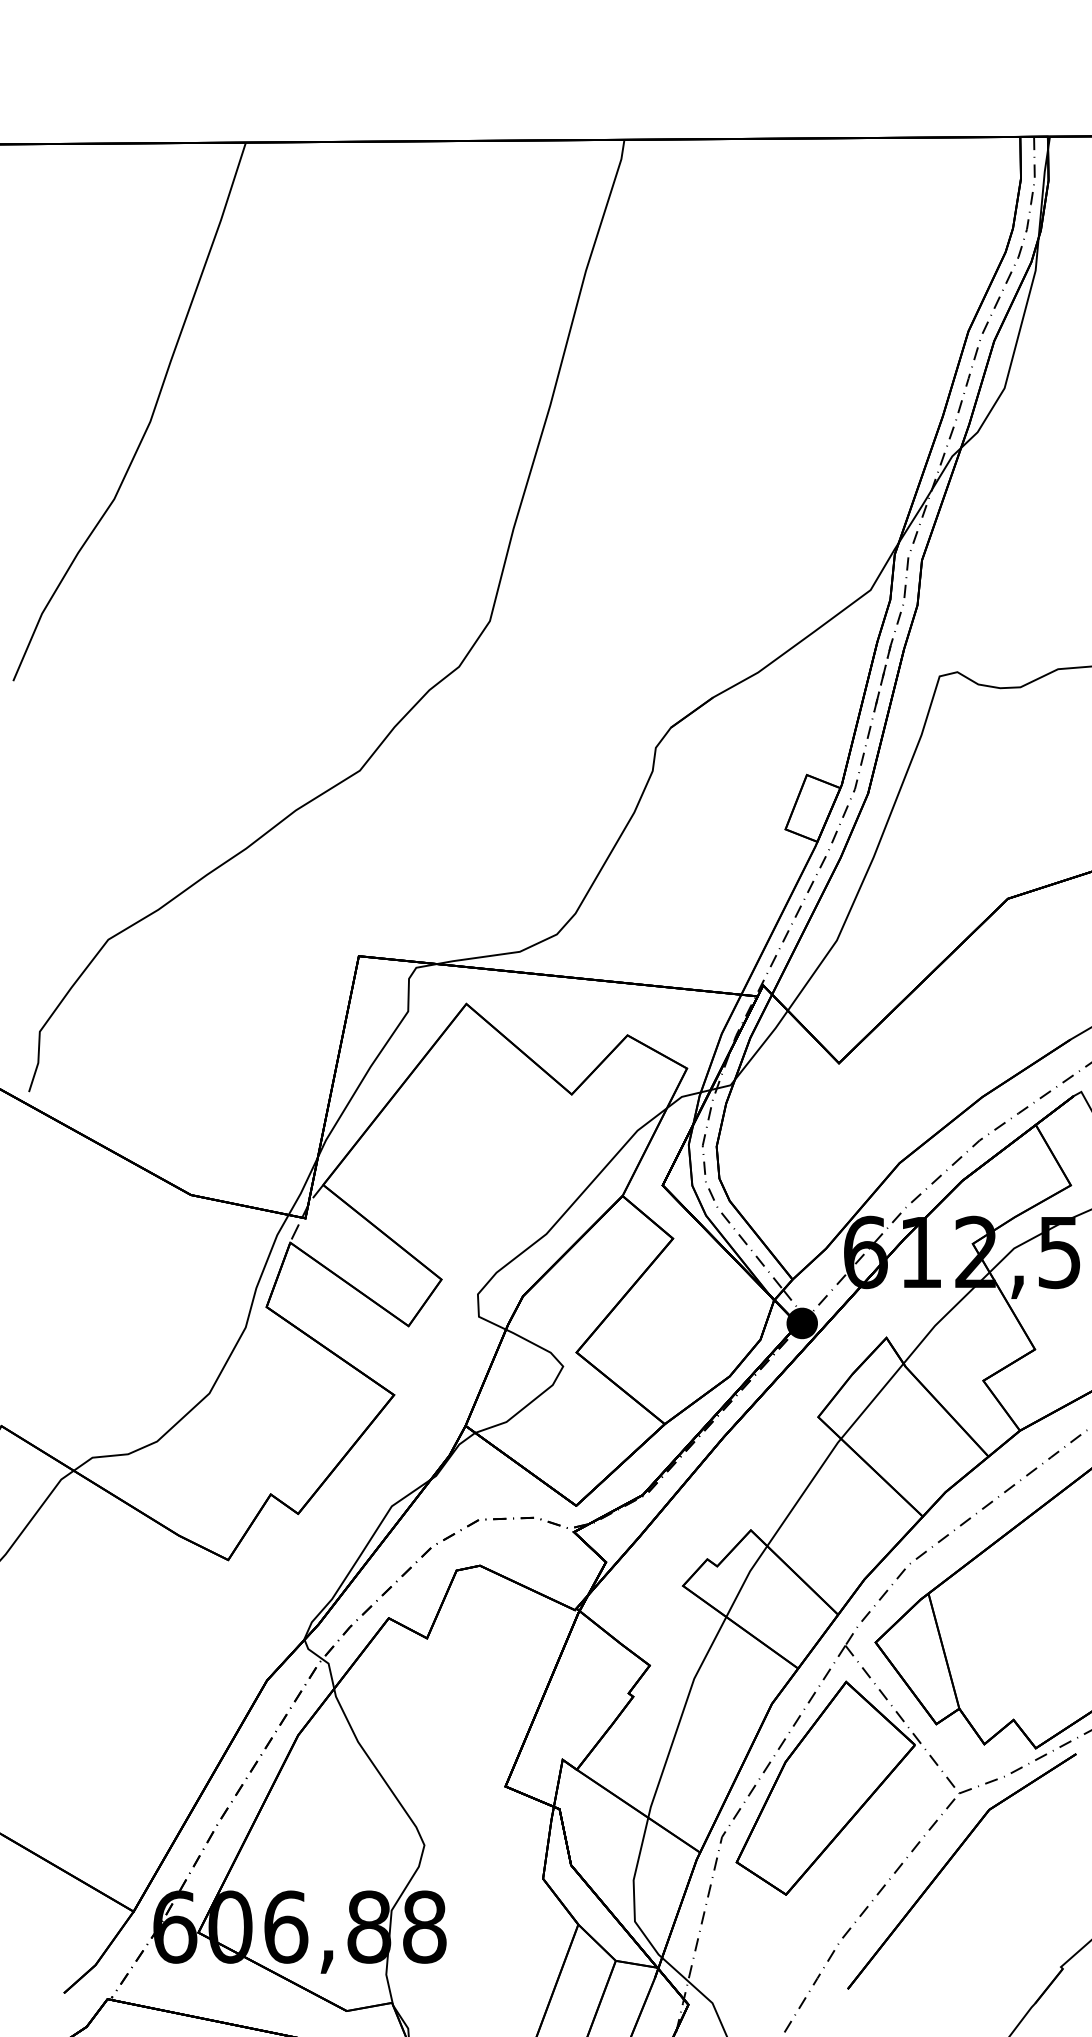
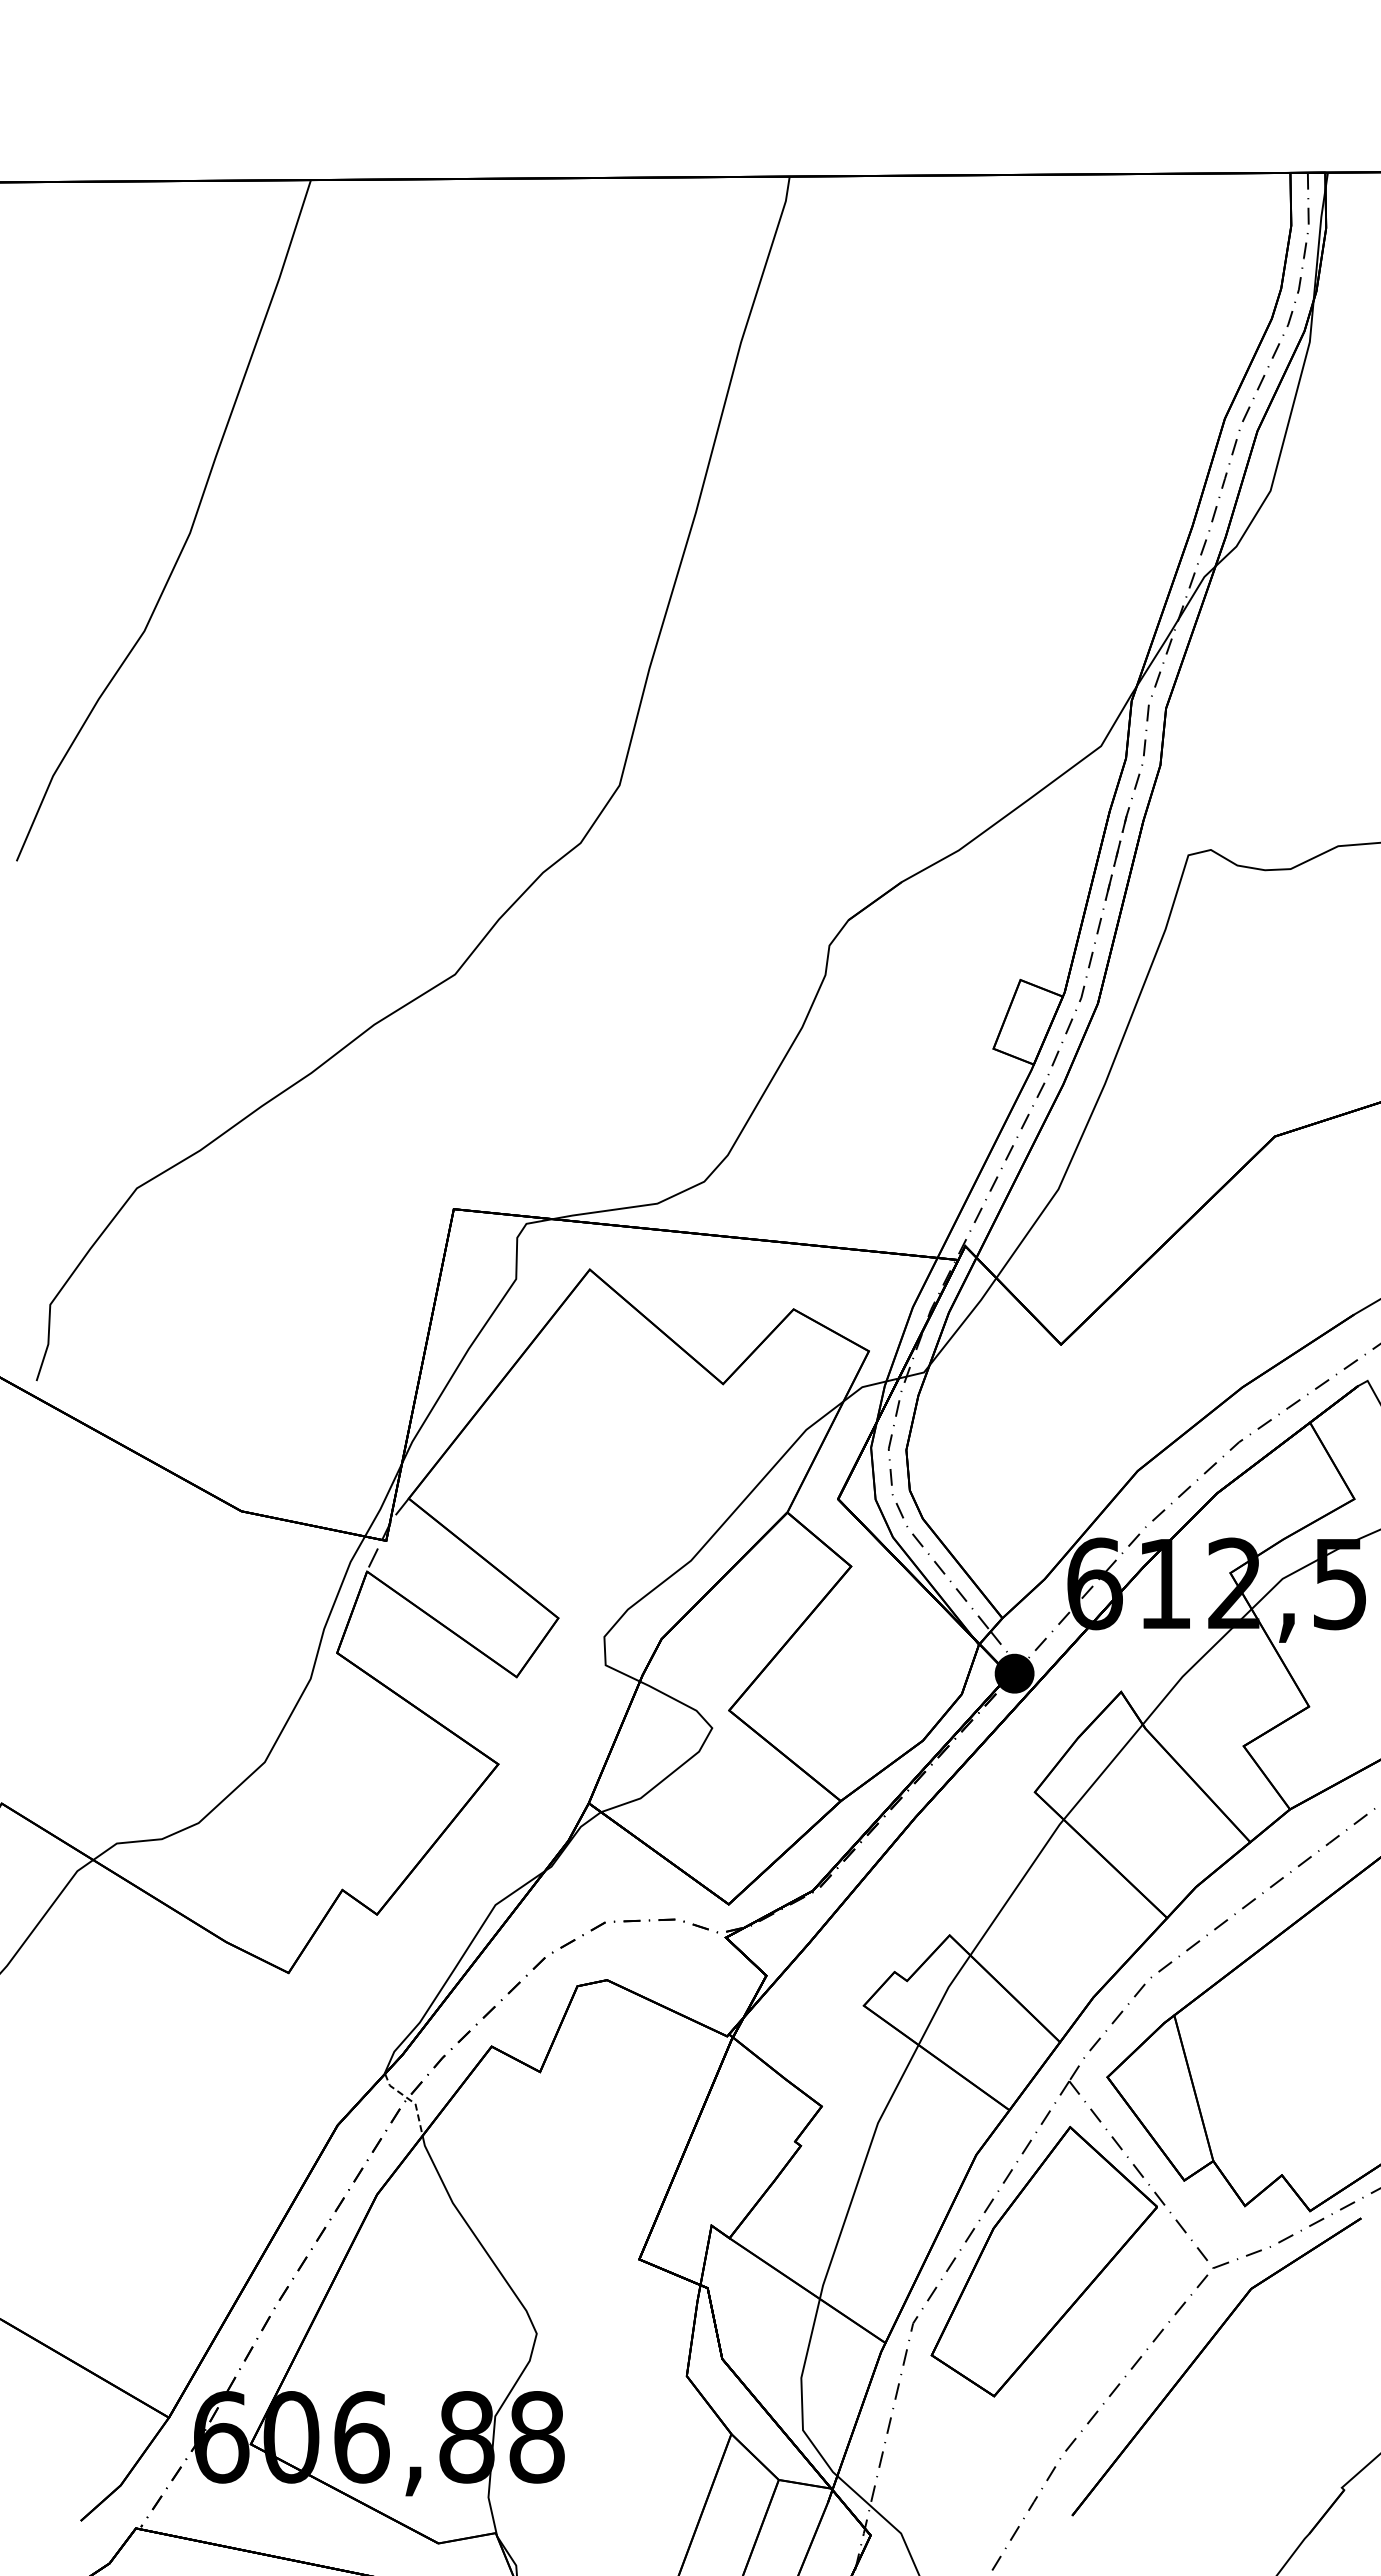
line: (324, 1660) -> (410, 2100), solid -> dashed

